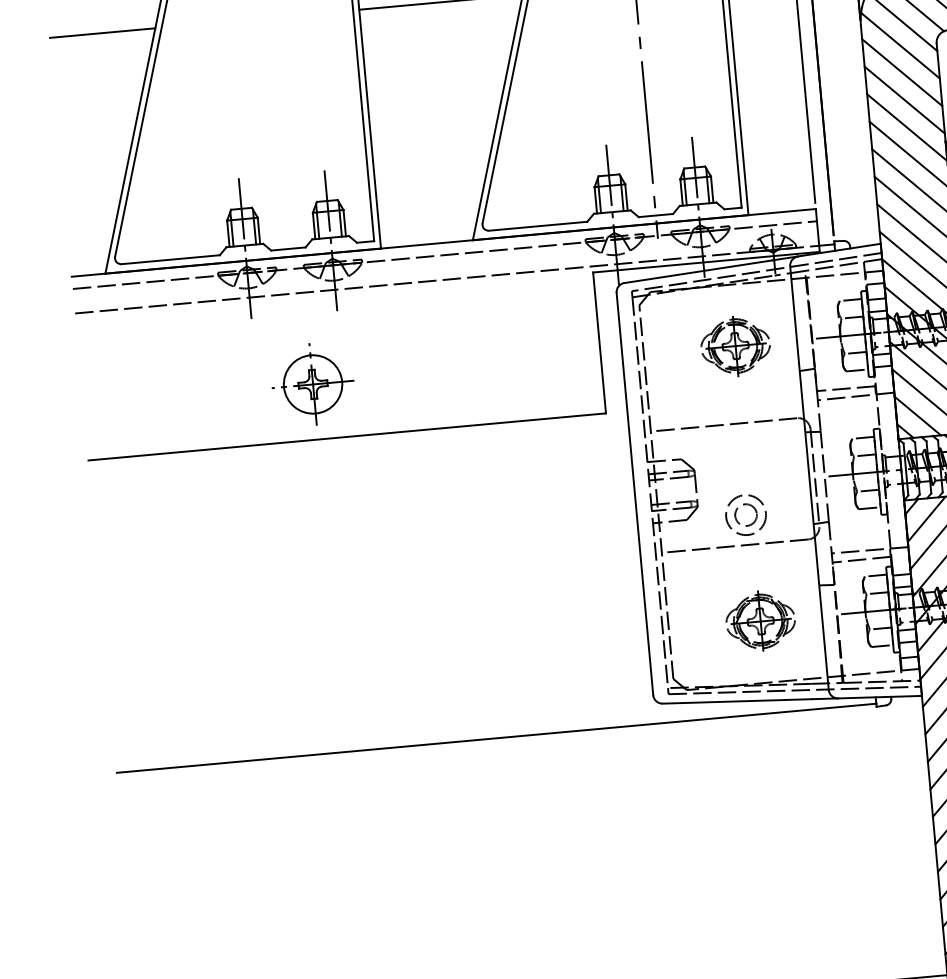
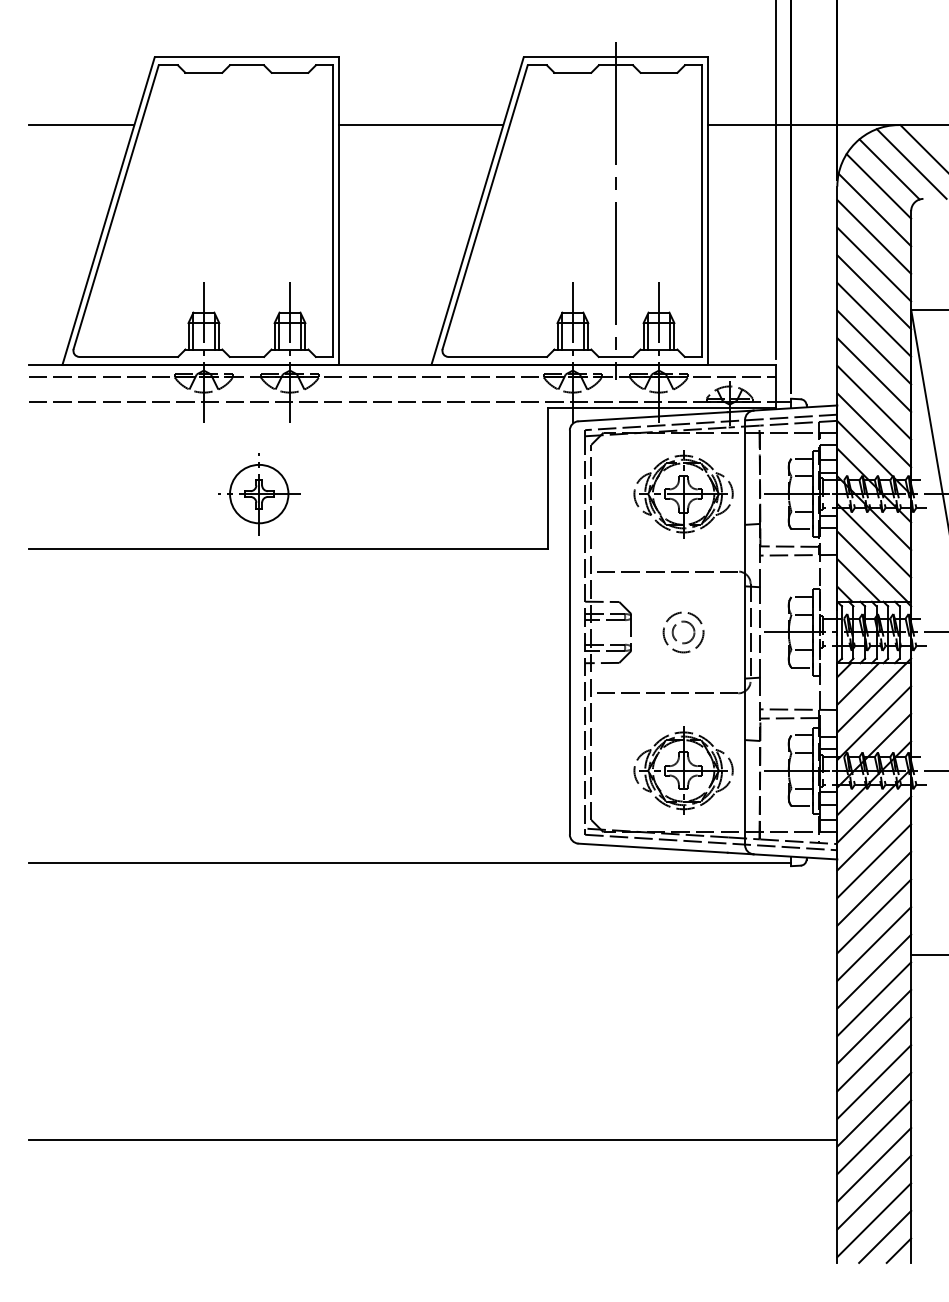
part: (735, 346) -> (683, 494), size x1.43
part: (736, 512) -> (674, 629), moved
part: (760, 621) -> (683, 770), size x1.43

